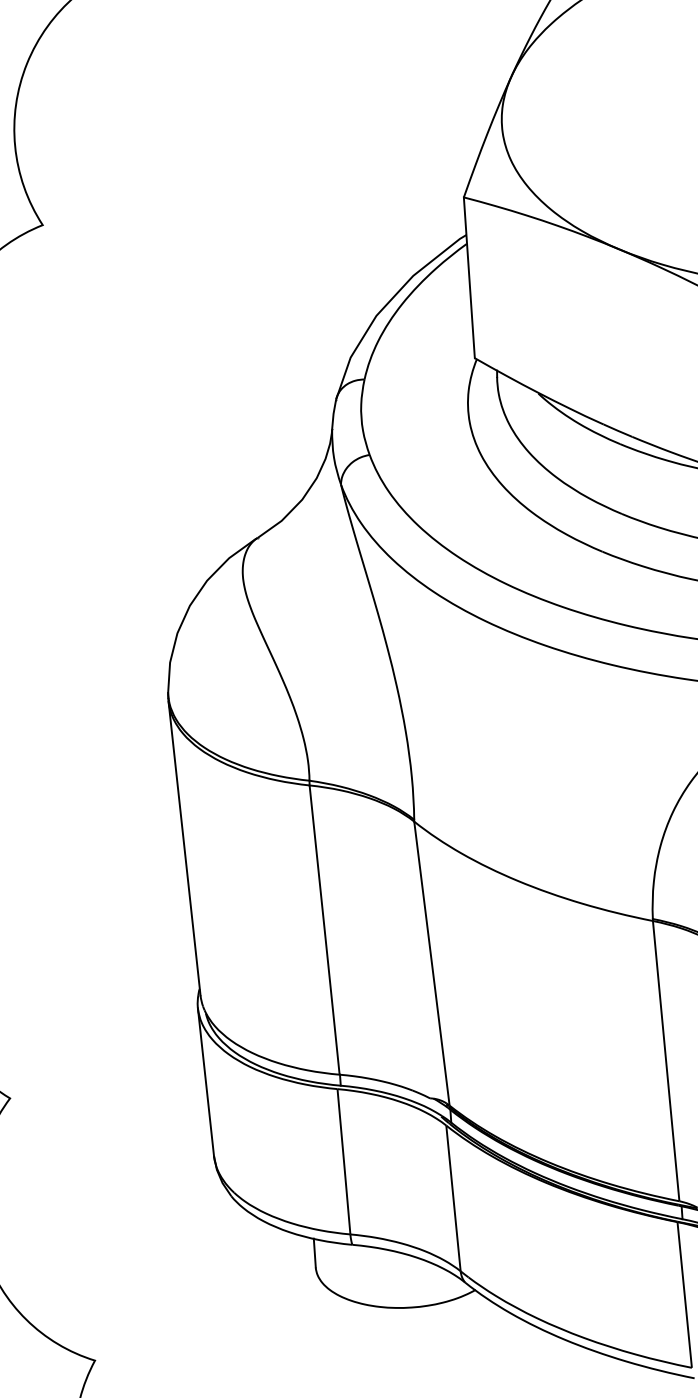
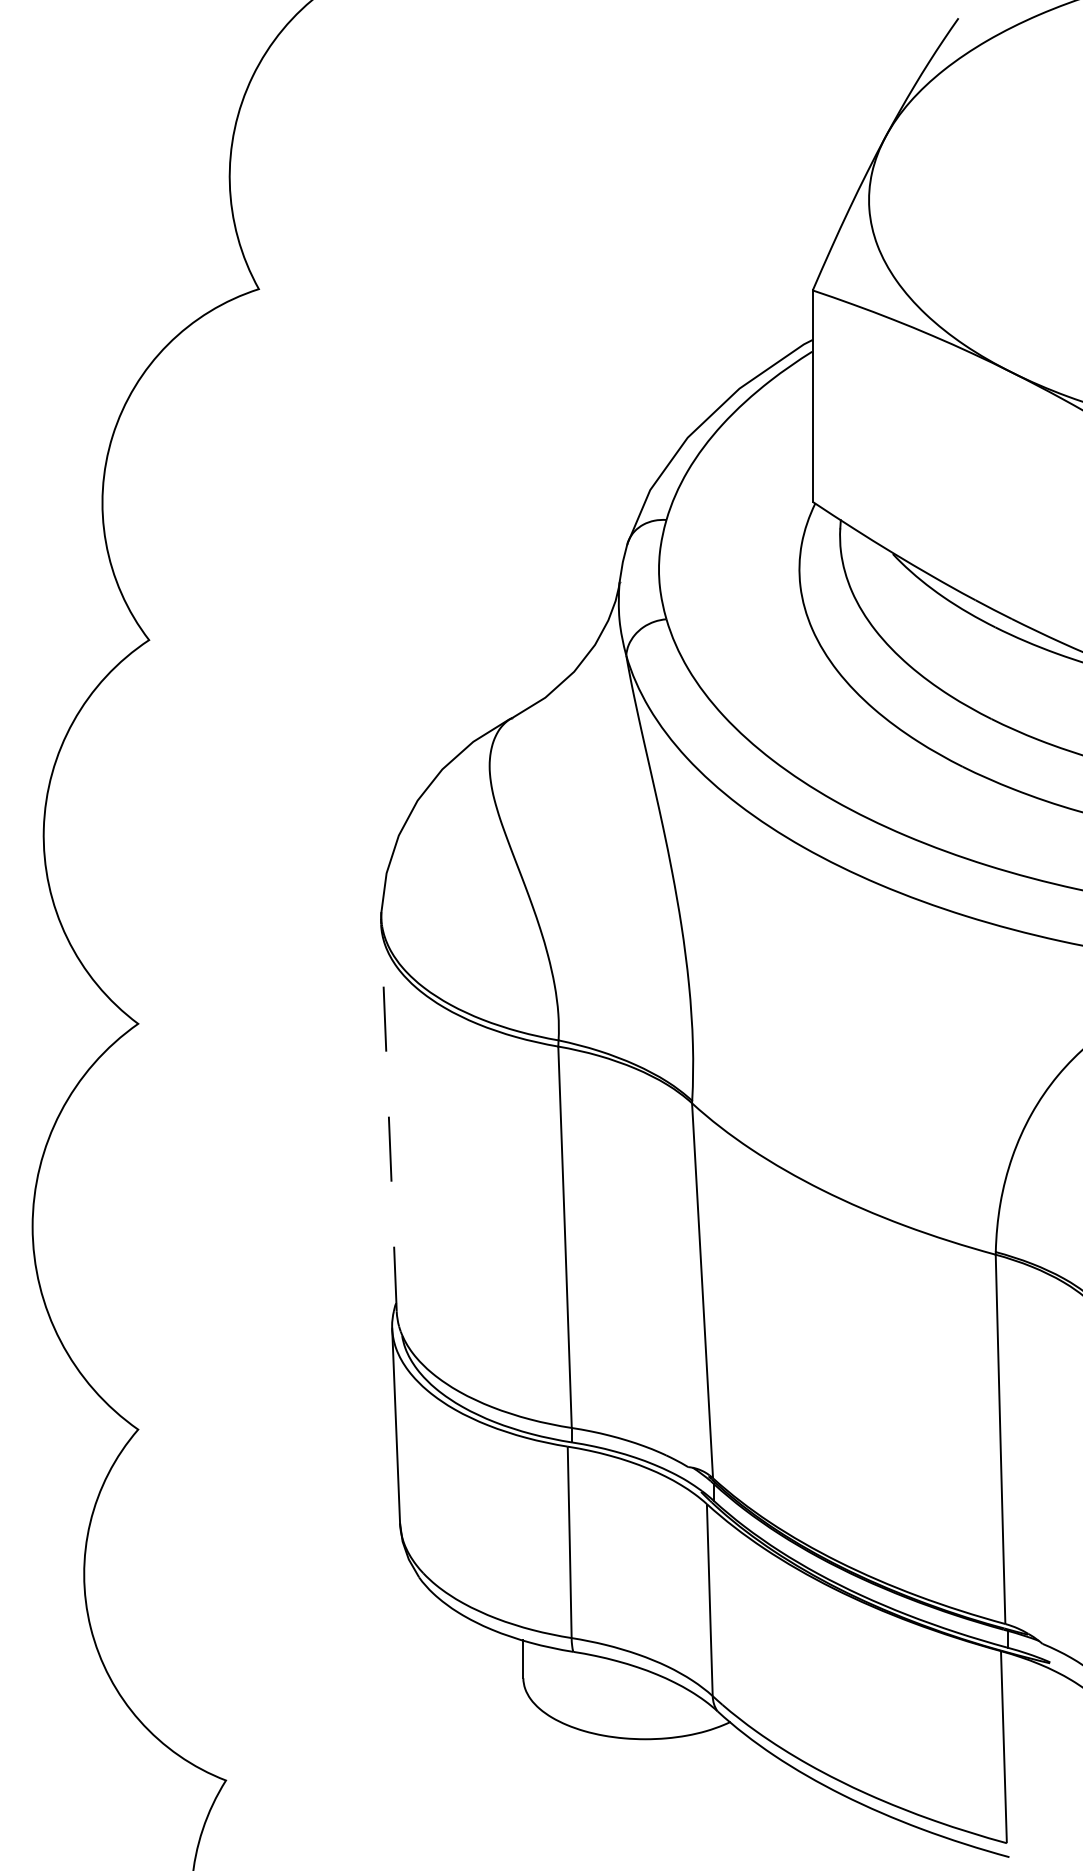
line: (184, 848) -> (388, 1118), solid -> dashed

